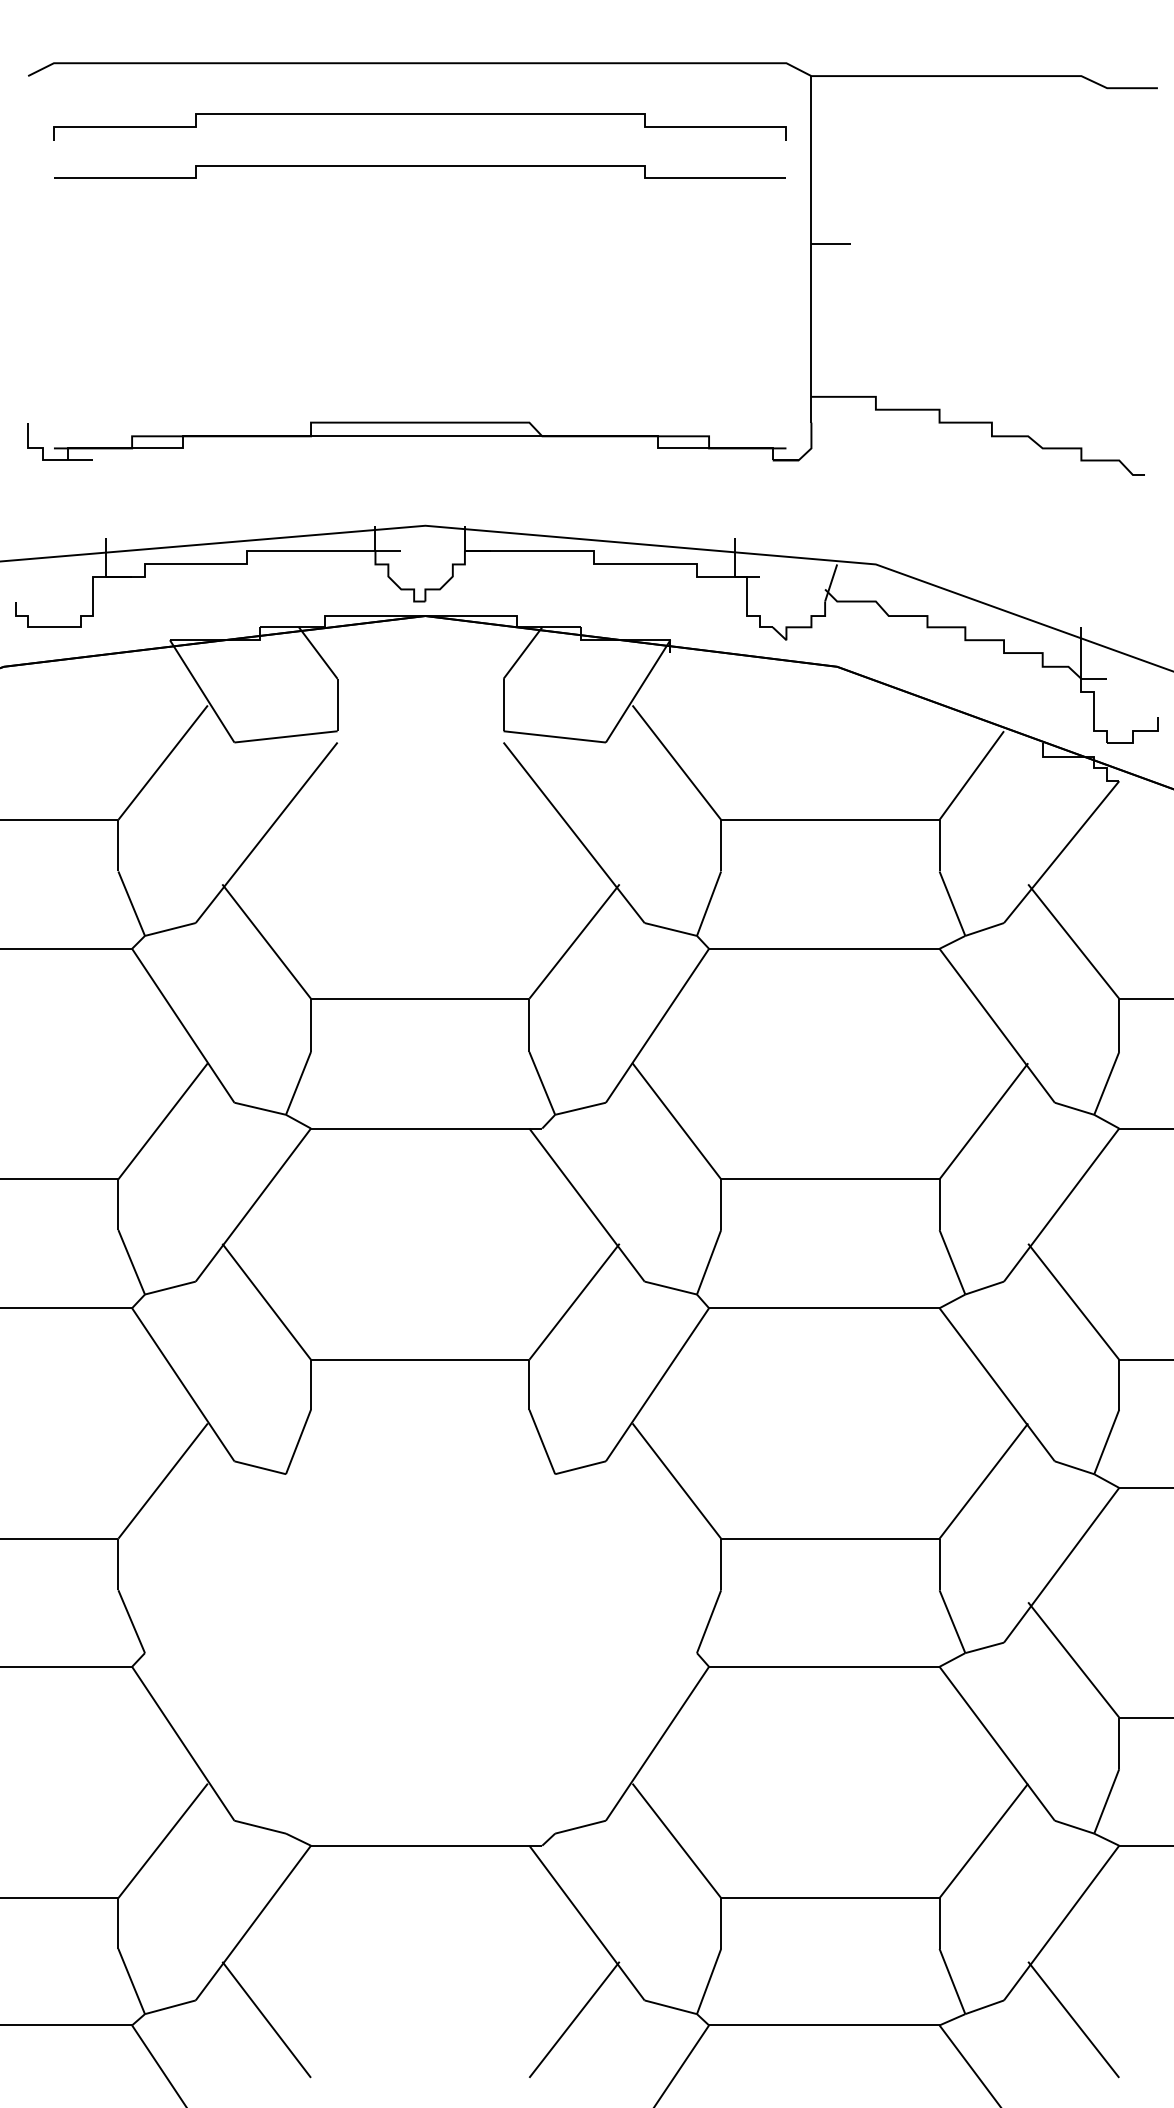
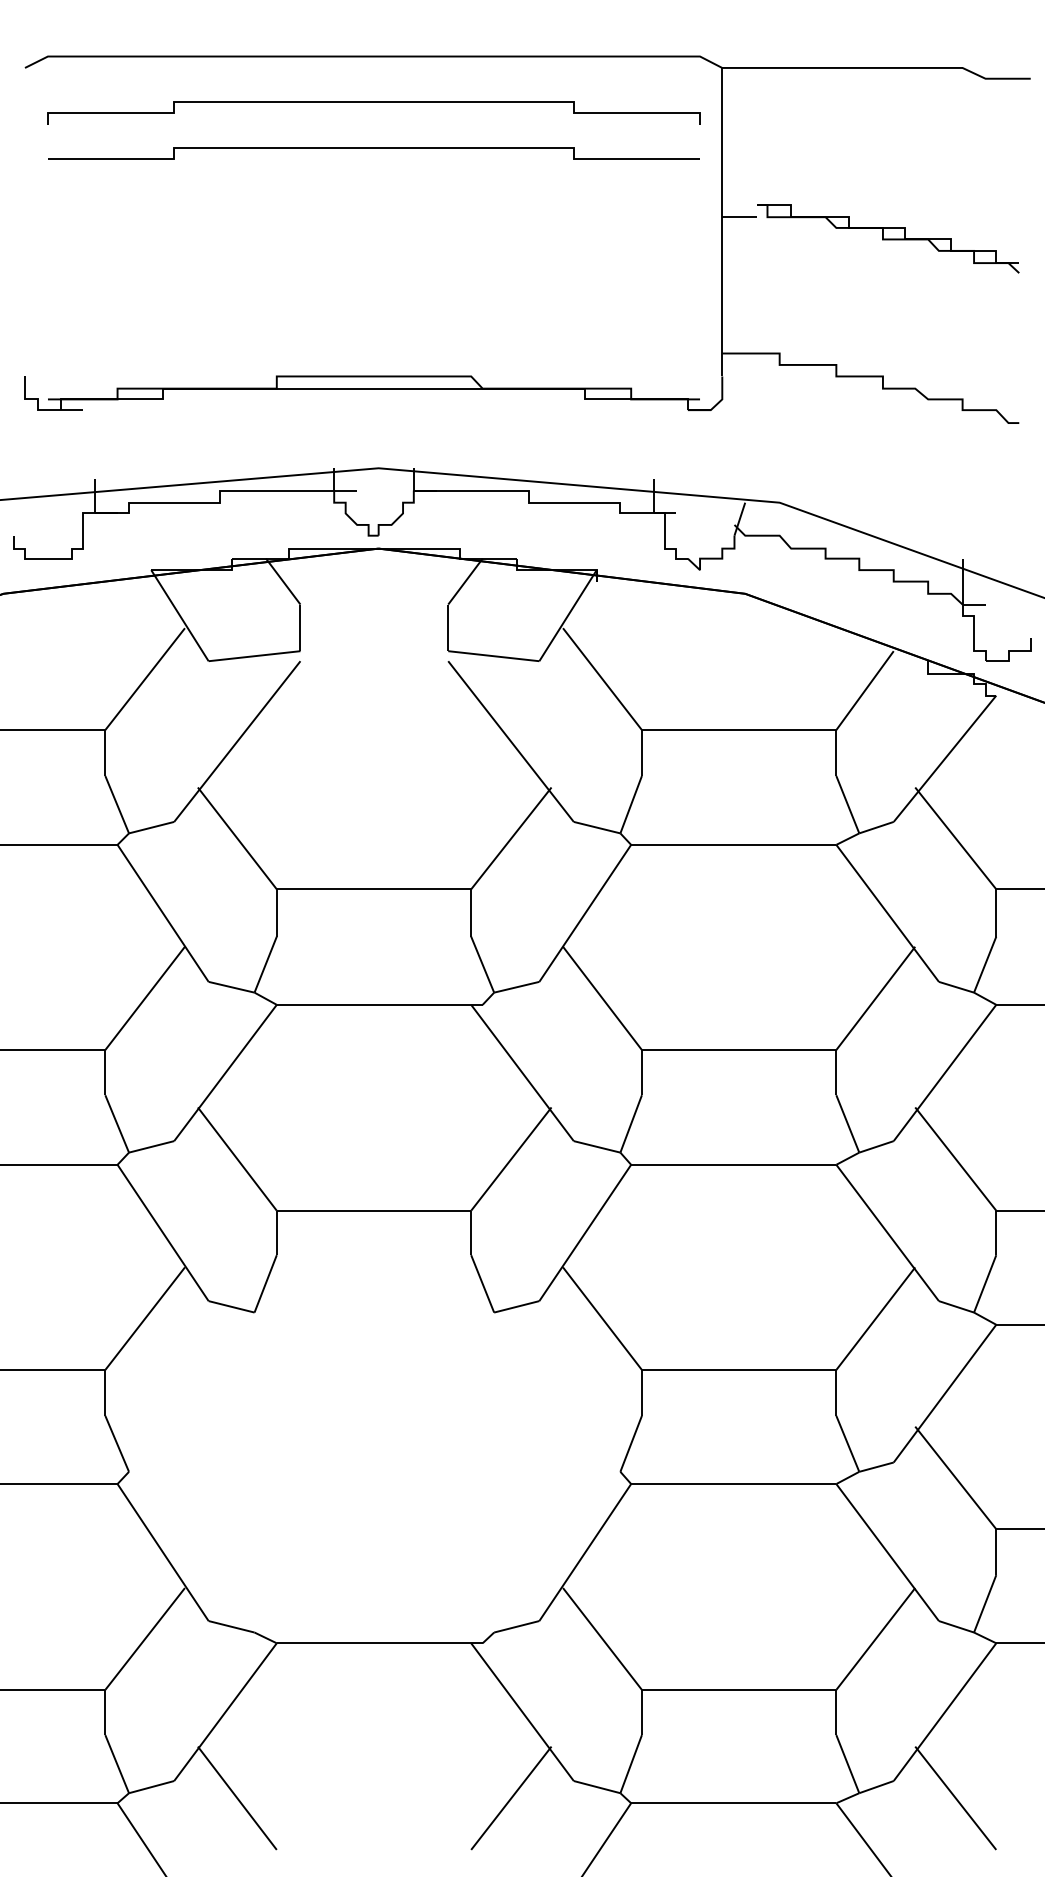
part: (998, 267) -> (888, 238), added

